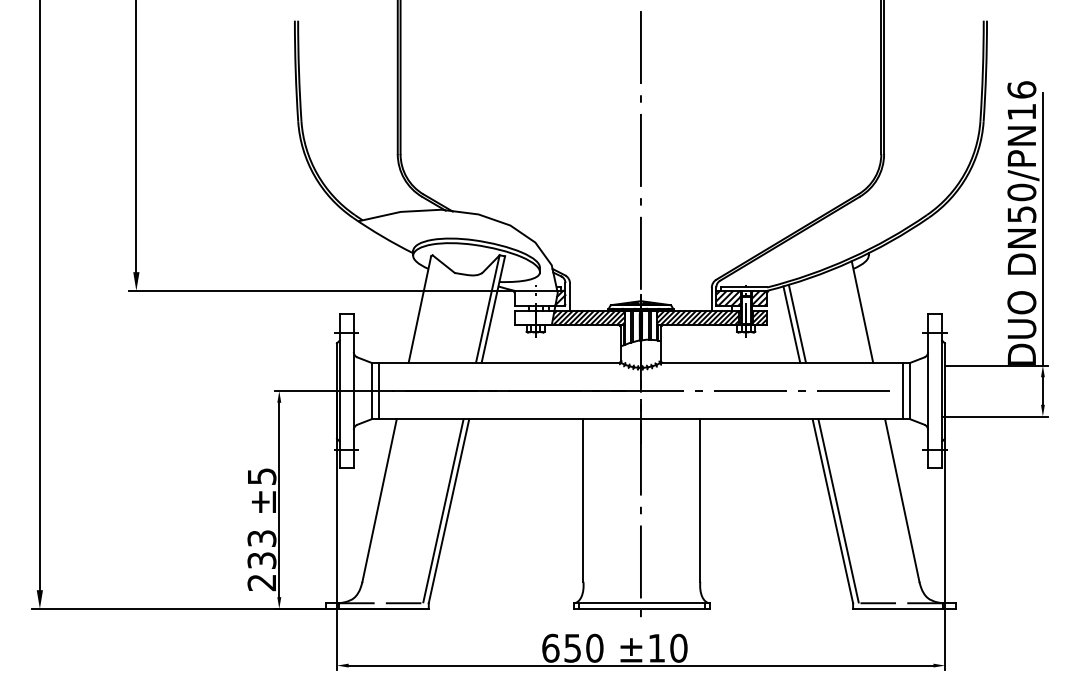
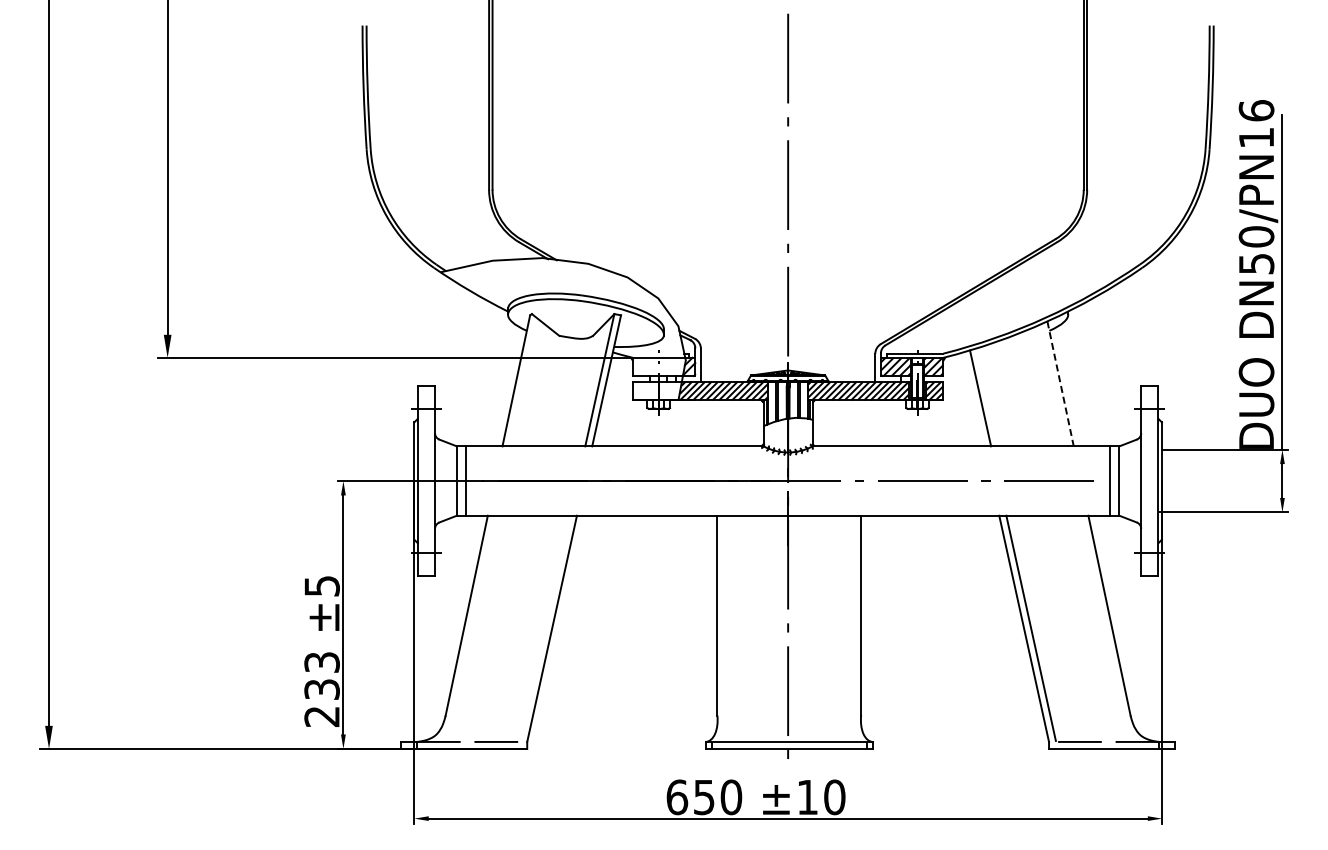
line: (862, 311) -> (1060, 383), solid -> dashed
line: (791, 324) -> (973, 399), removed
line: (443, 510) -> (545, 627), removed

